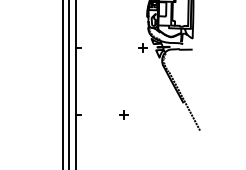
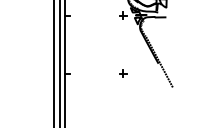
part: (123, 114) -> (123, 73), moved

